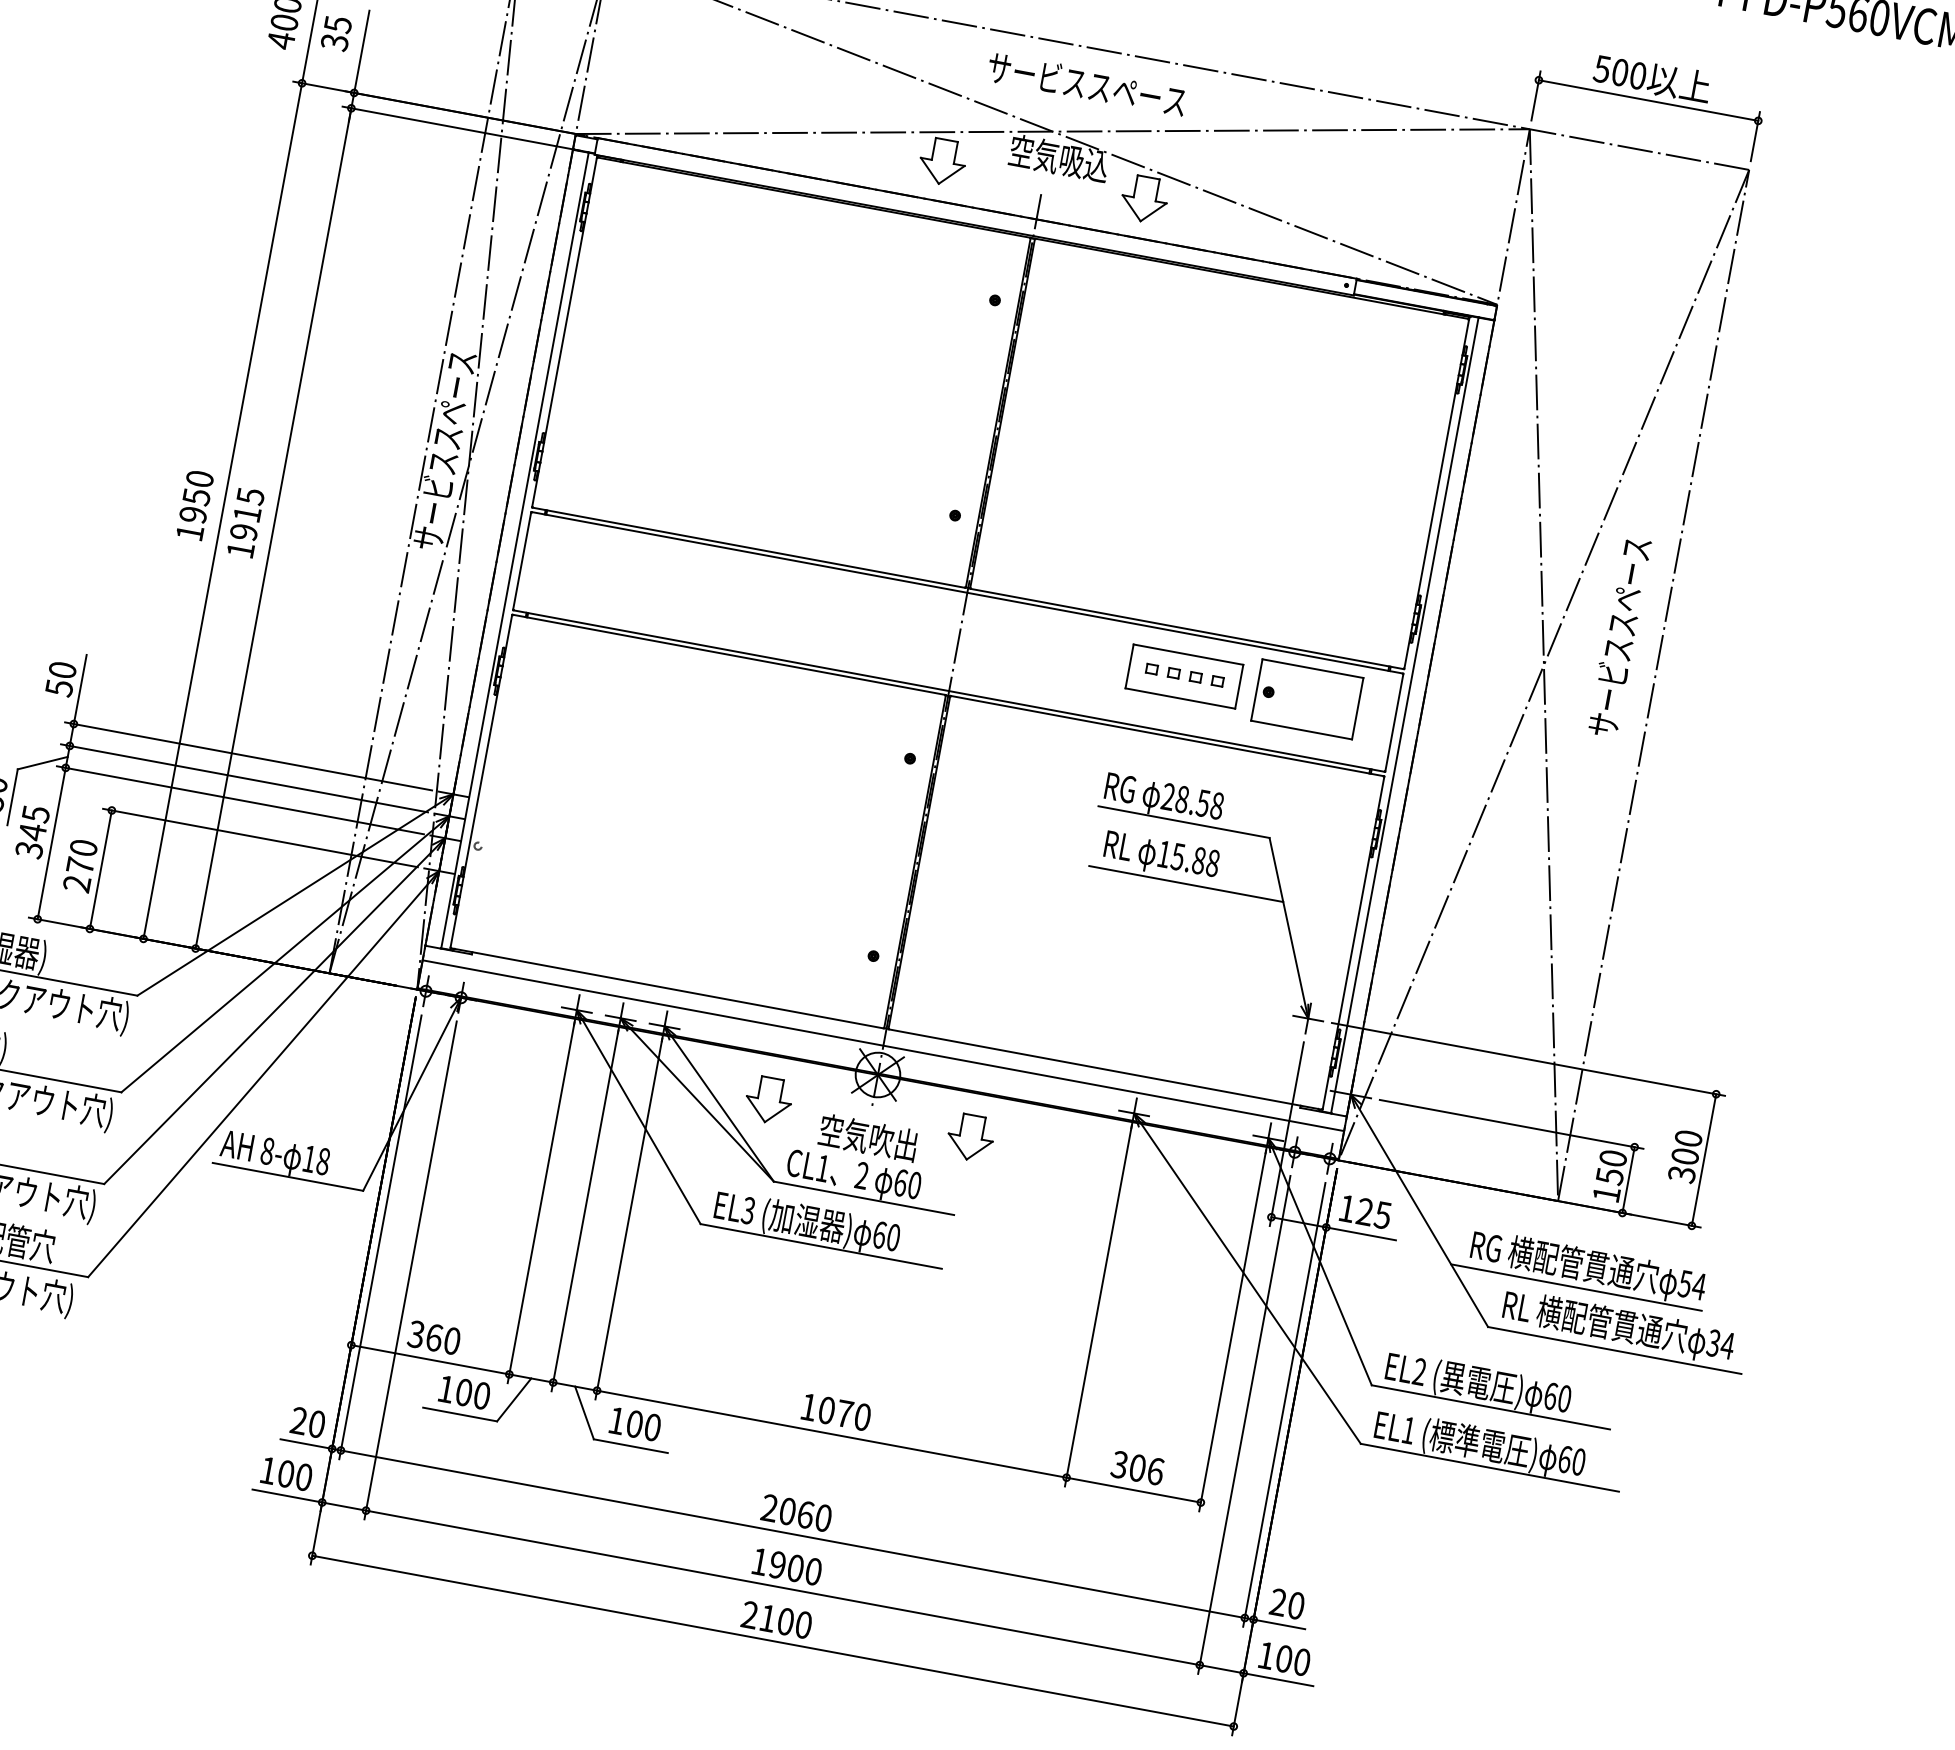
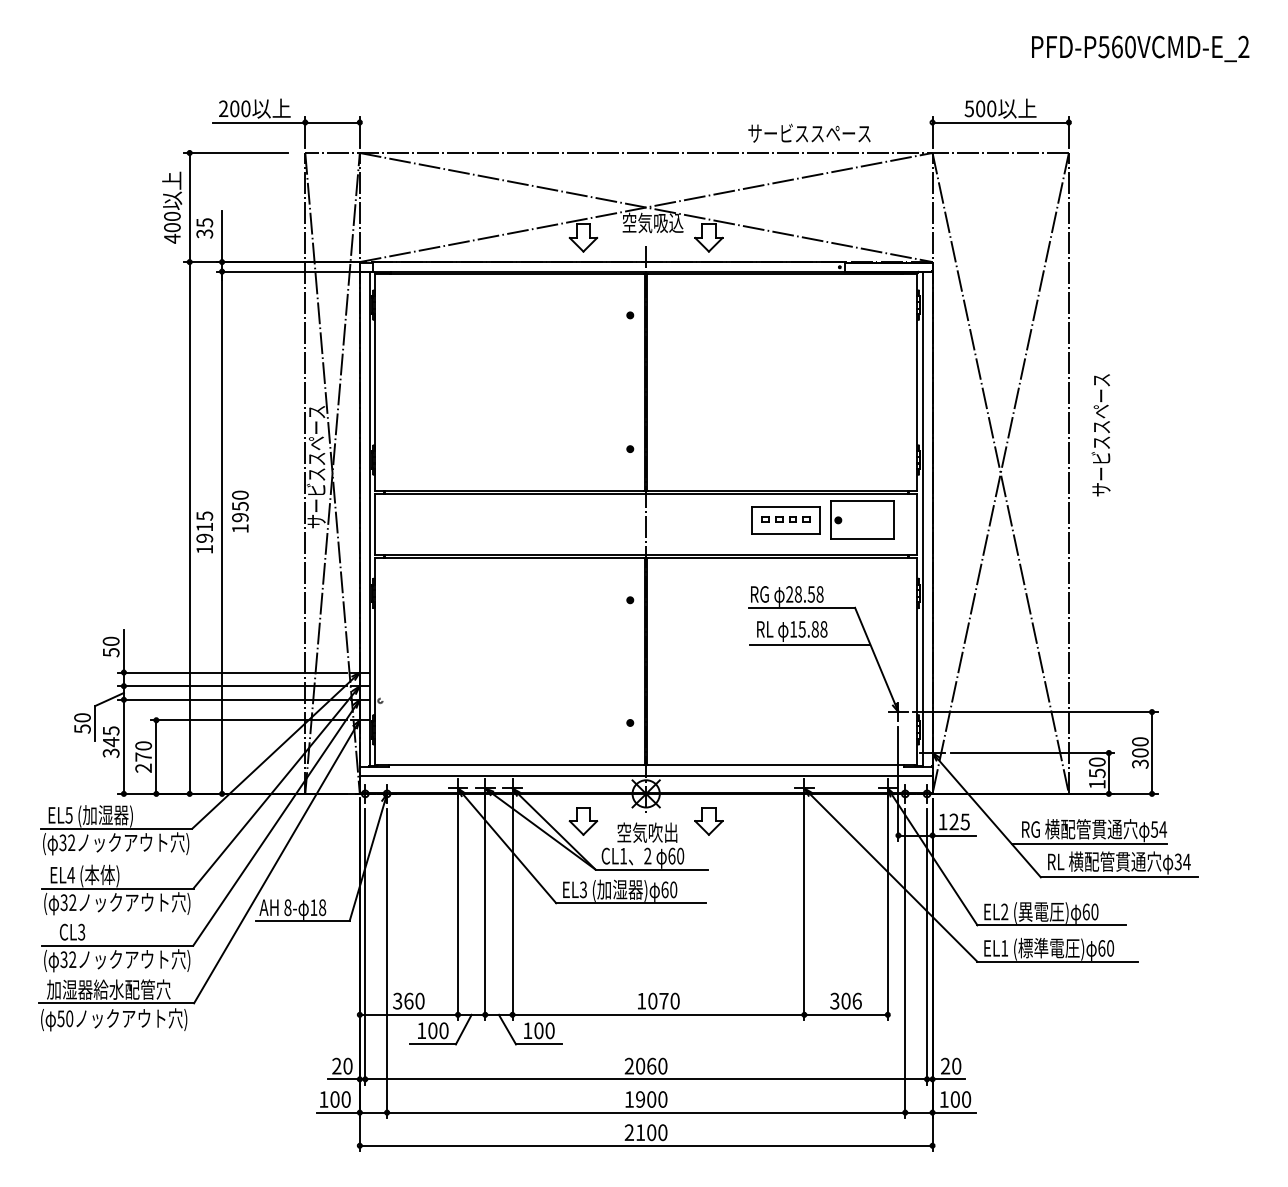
text: (1087, 83) -> (809, 132), moved
text: (195, 505) -> (240, 511), moved
text: (1618, 637) -> (1100, 435), moved

